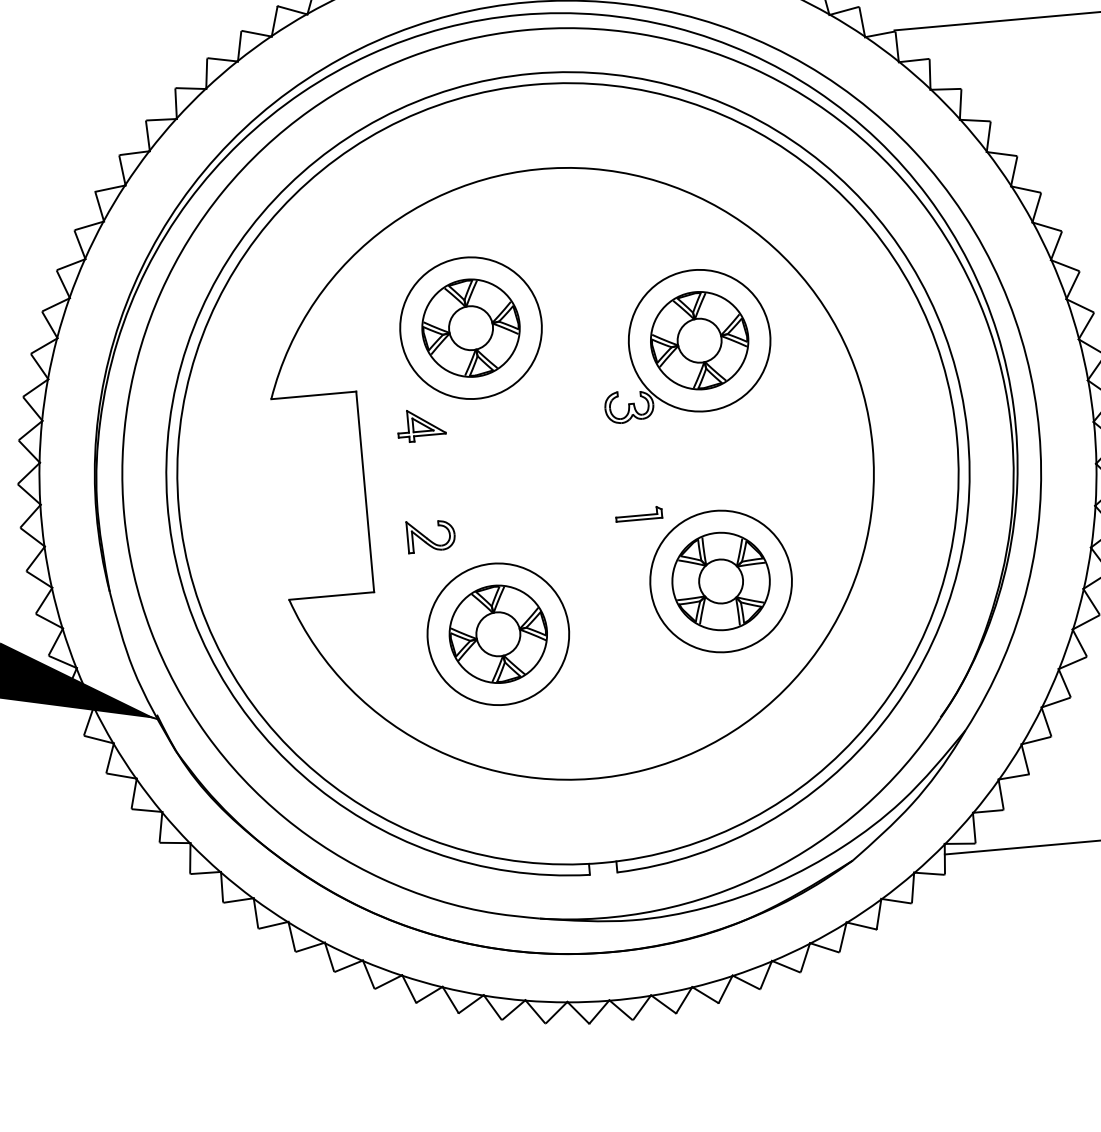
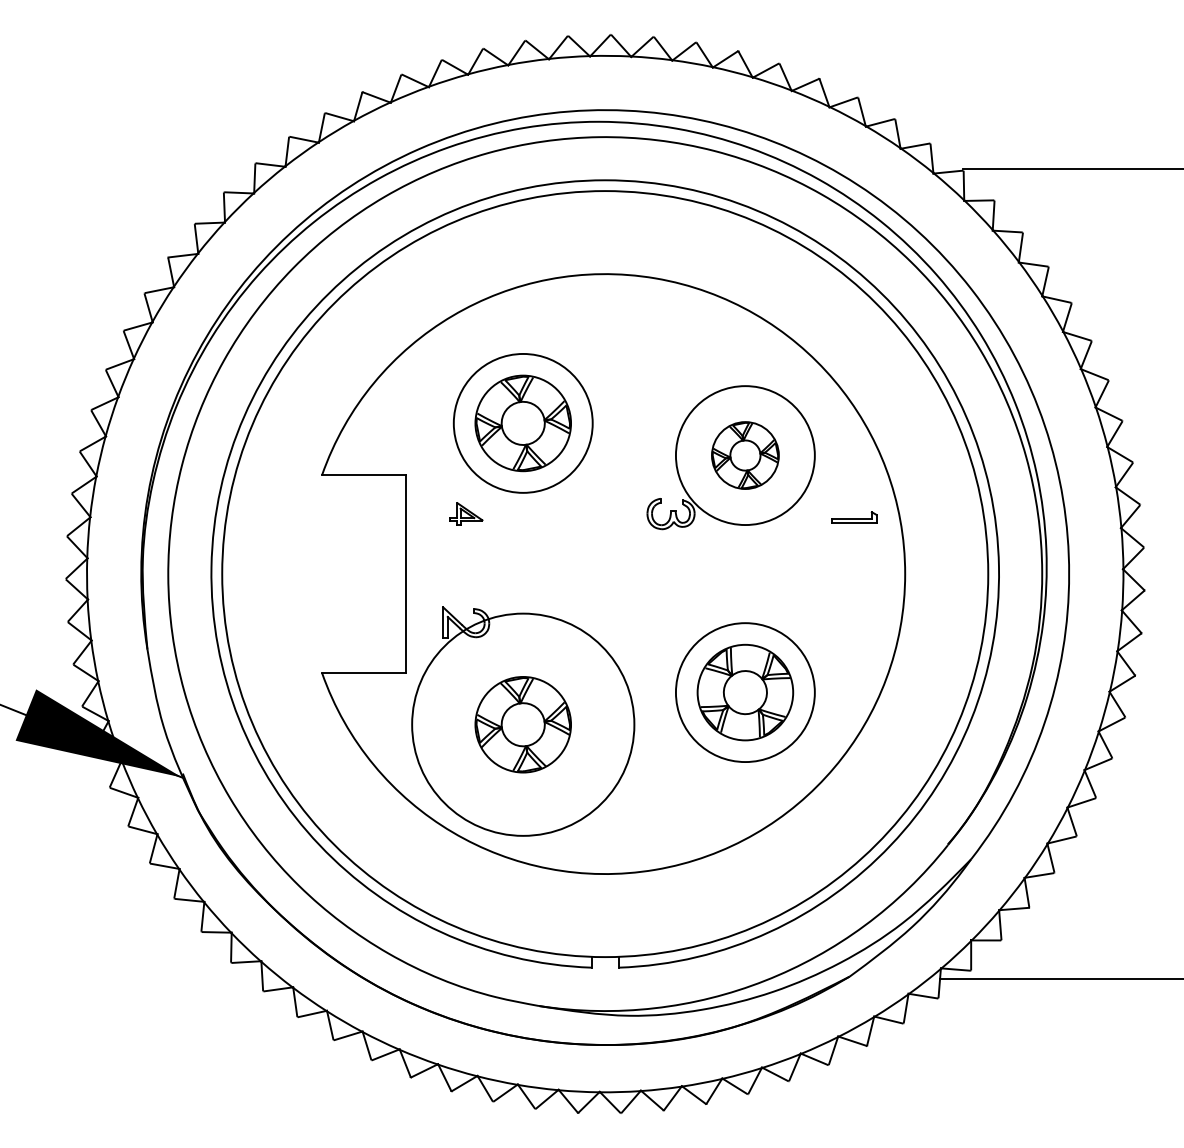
part: (699, 340) -> (745, 455), size x0.7
part: (421, 424) -> (466, 513), size x0.7
part: (639, 513) -> (854, 517), moved
circle: (497, 634) -> (522, 724), size x1.6

